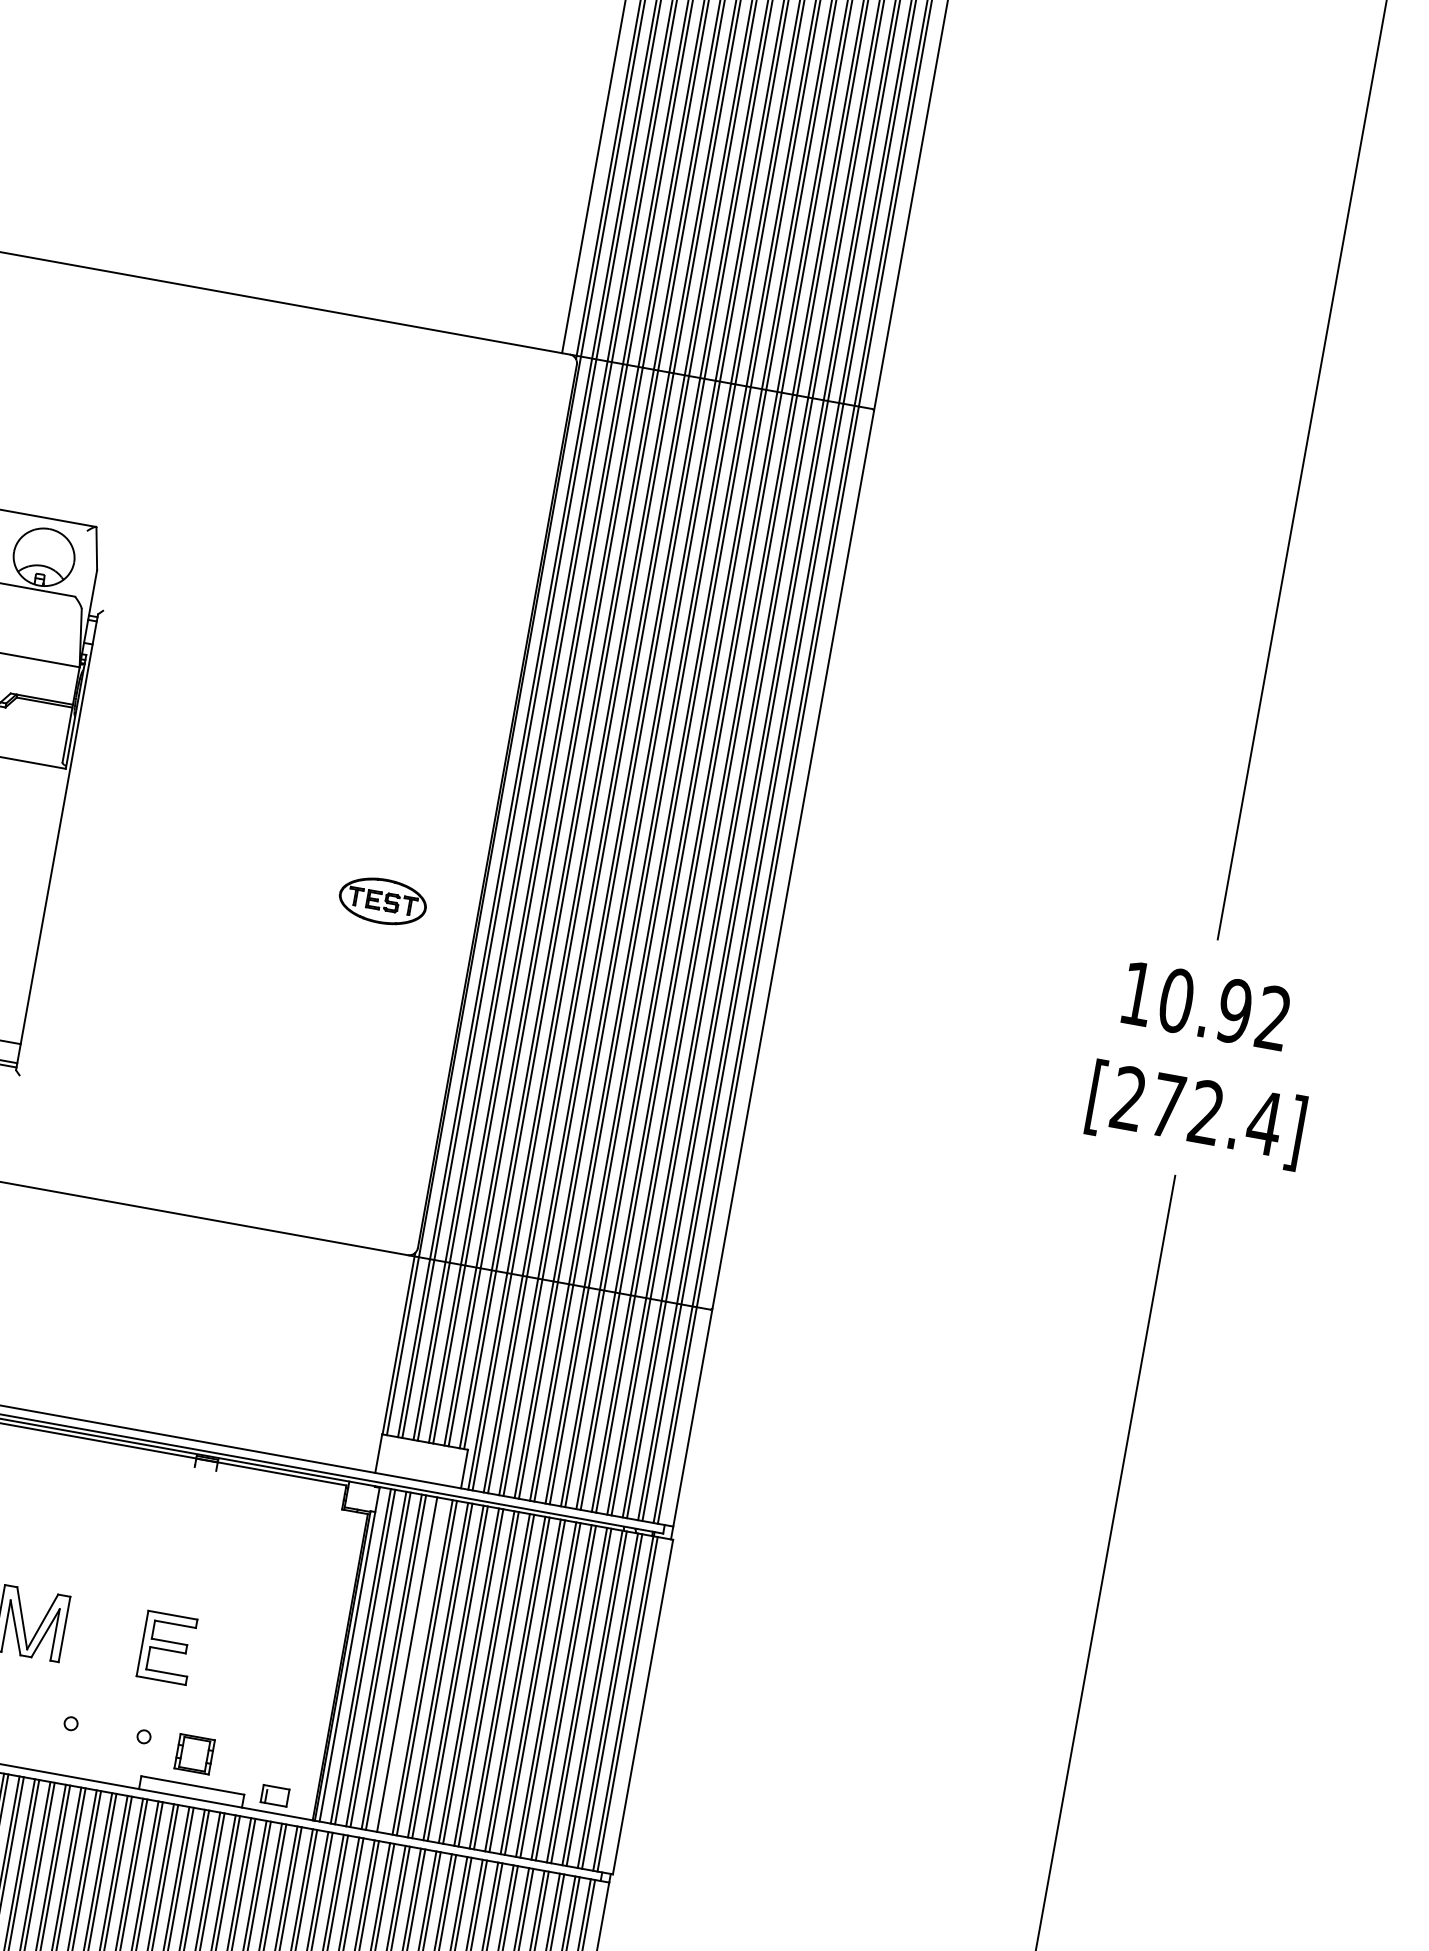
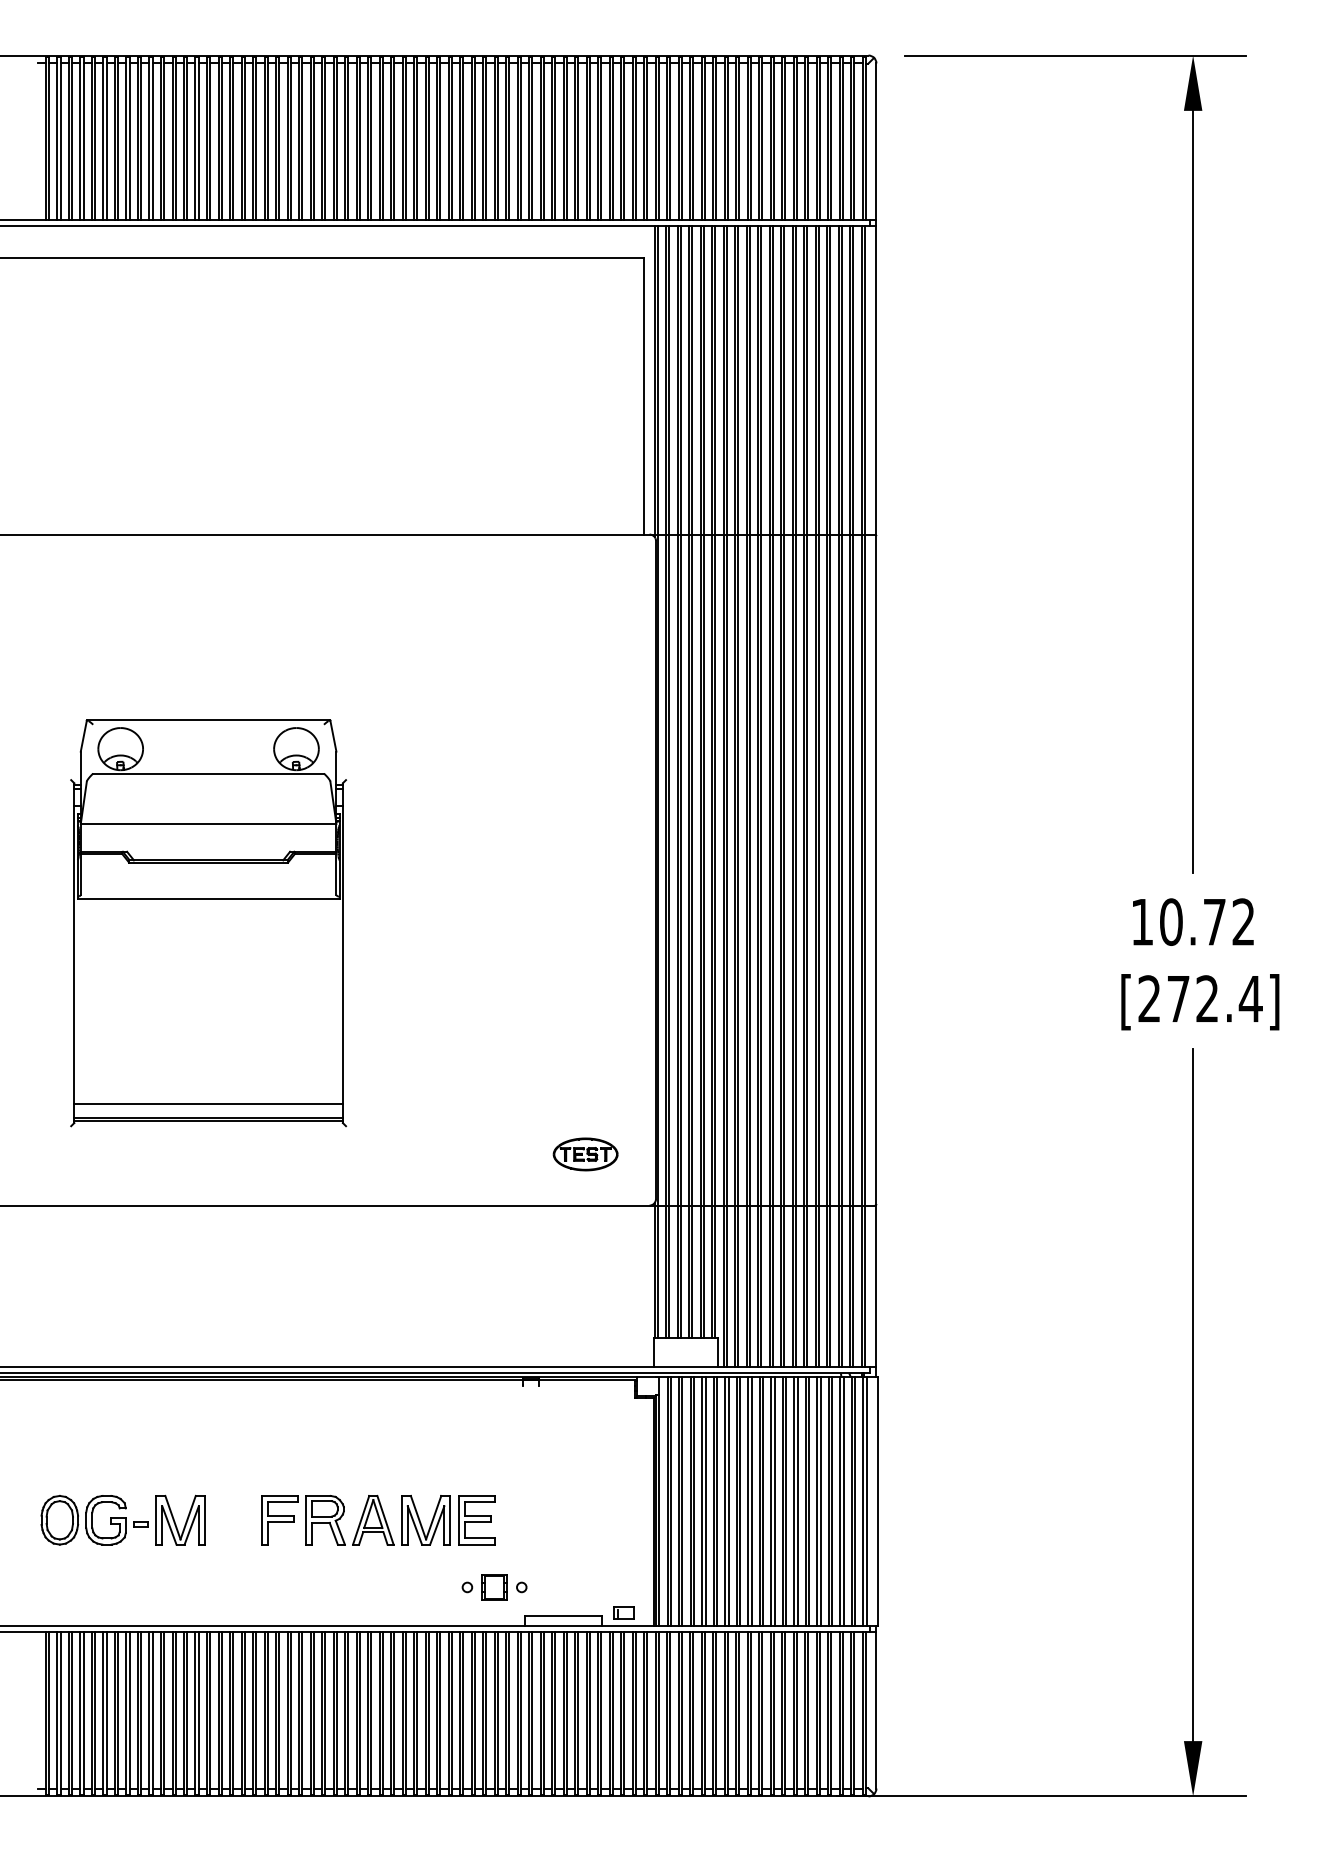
part: (382, 901) -> (585, 1154), moved
text: (1234, 1010) -> (1214, 921), 10.92 -> 10.72
part: (166, 1648) -> (476, 1520), moved
line: (411, 1664) -> (705, 1500), added
part: (194, 1754) -> (494, 1587), moved

